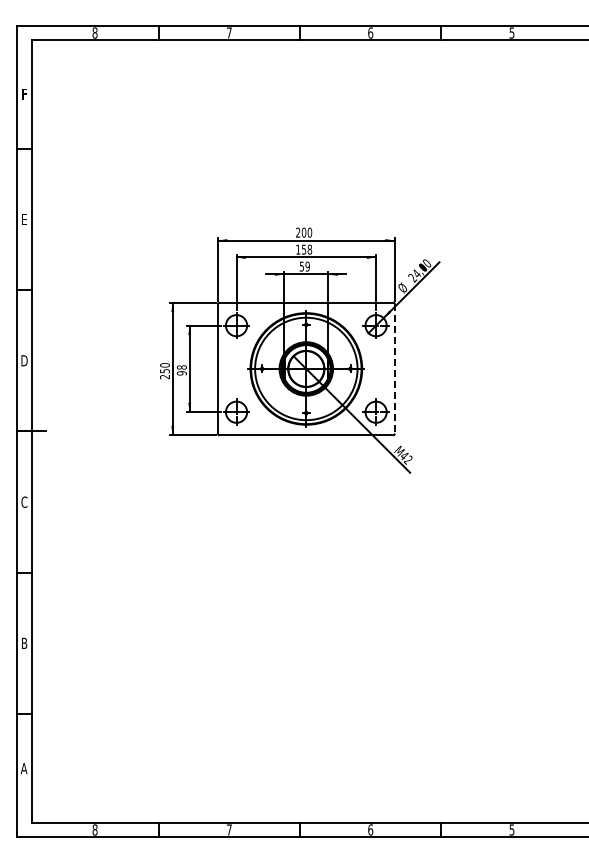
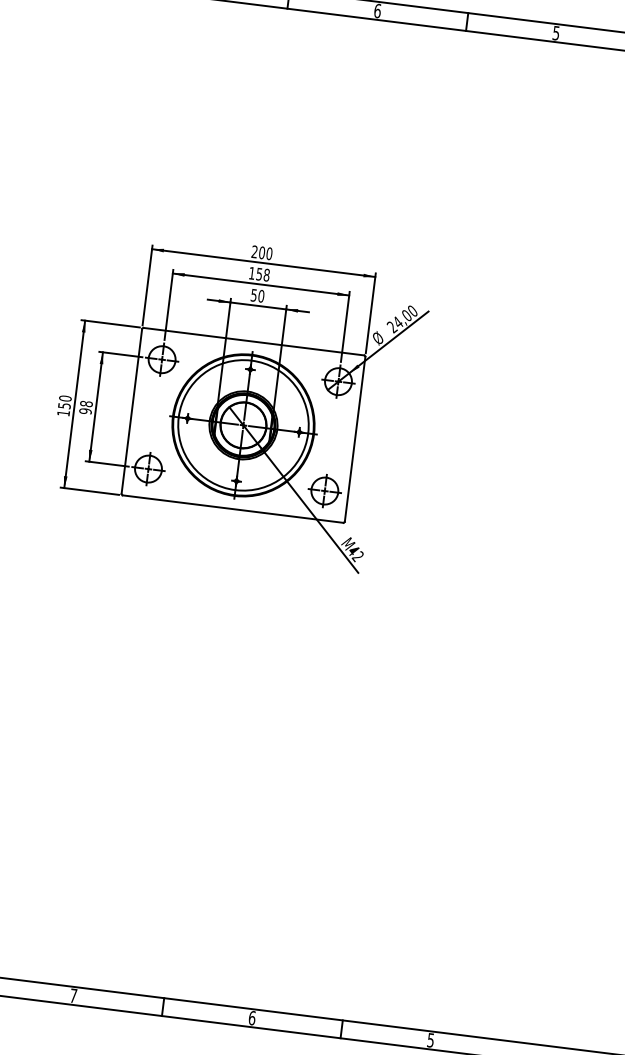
text: (307, 266) -> (261, 296), 59 -> 50
line: (394, 369) -> (354, 439), dashed -> solid
text: (164, 377) -> (62, 413), 250 -> 150

